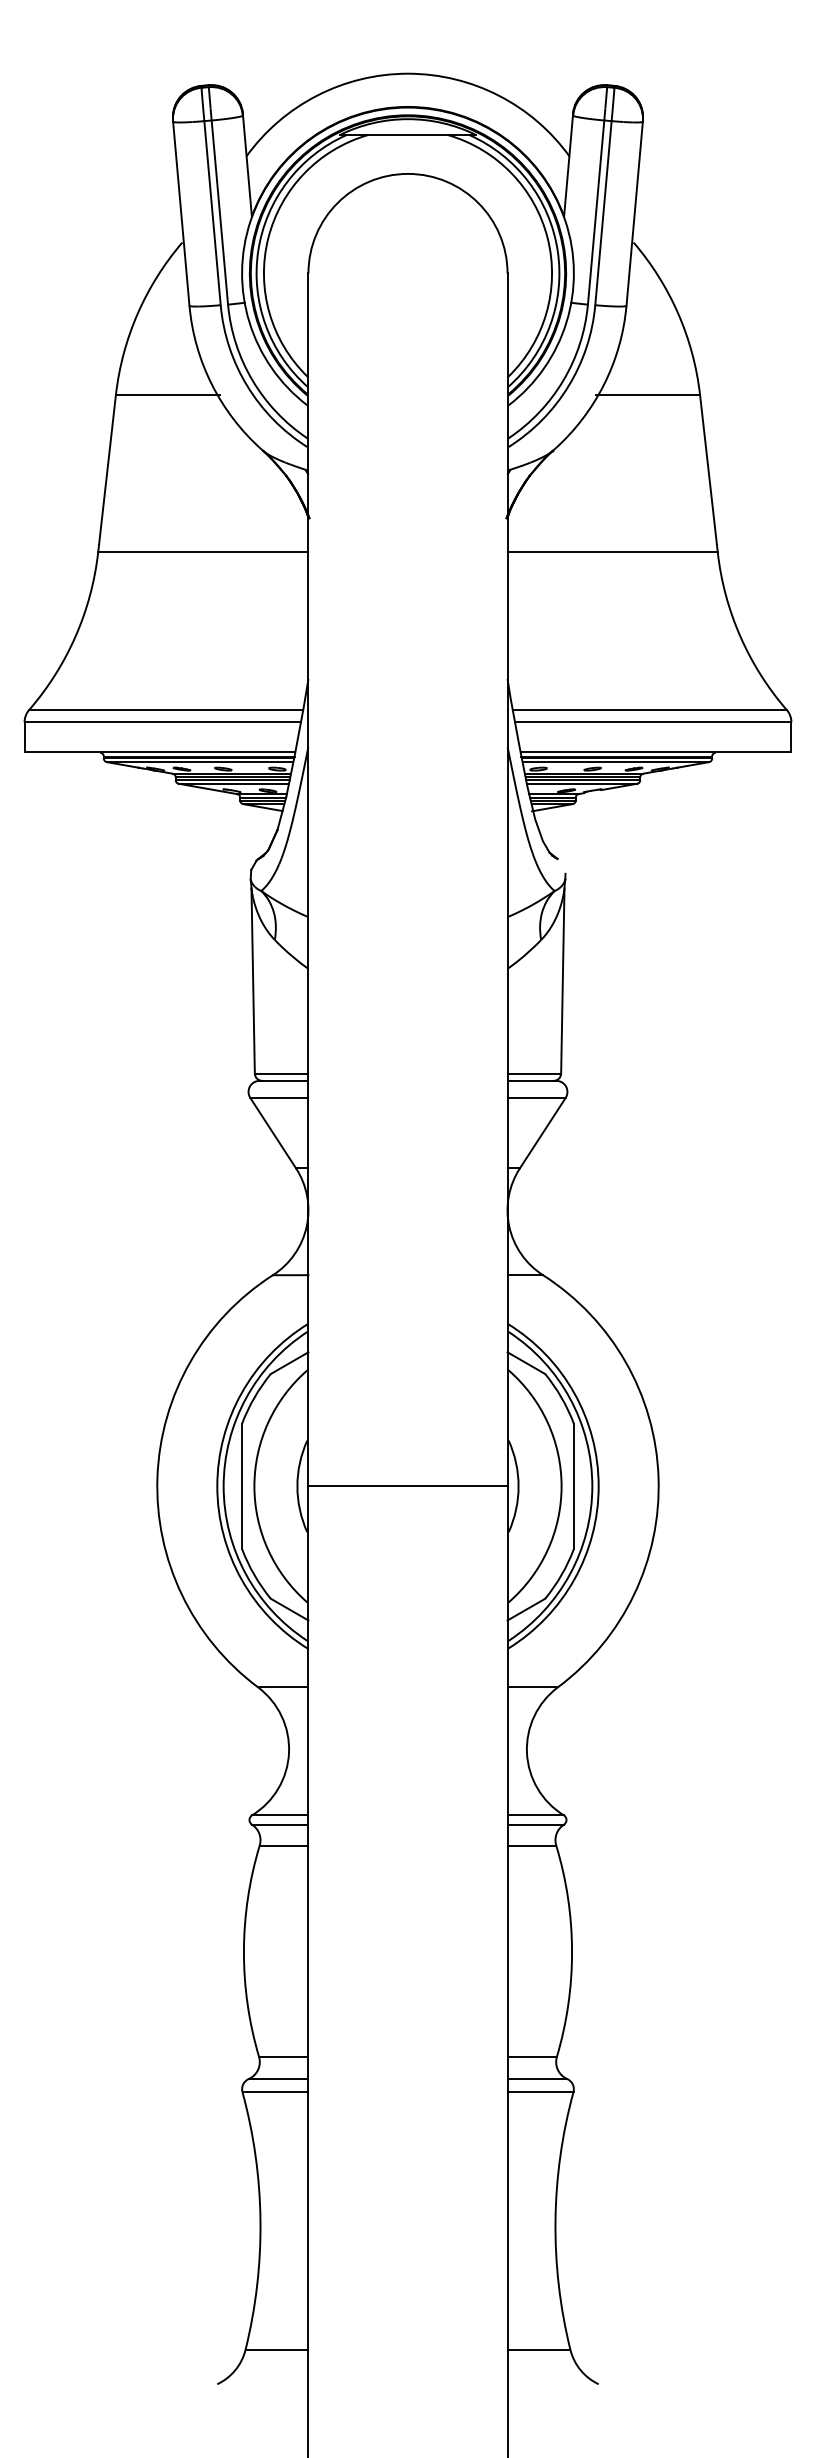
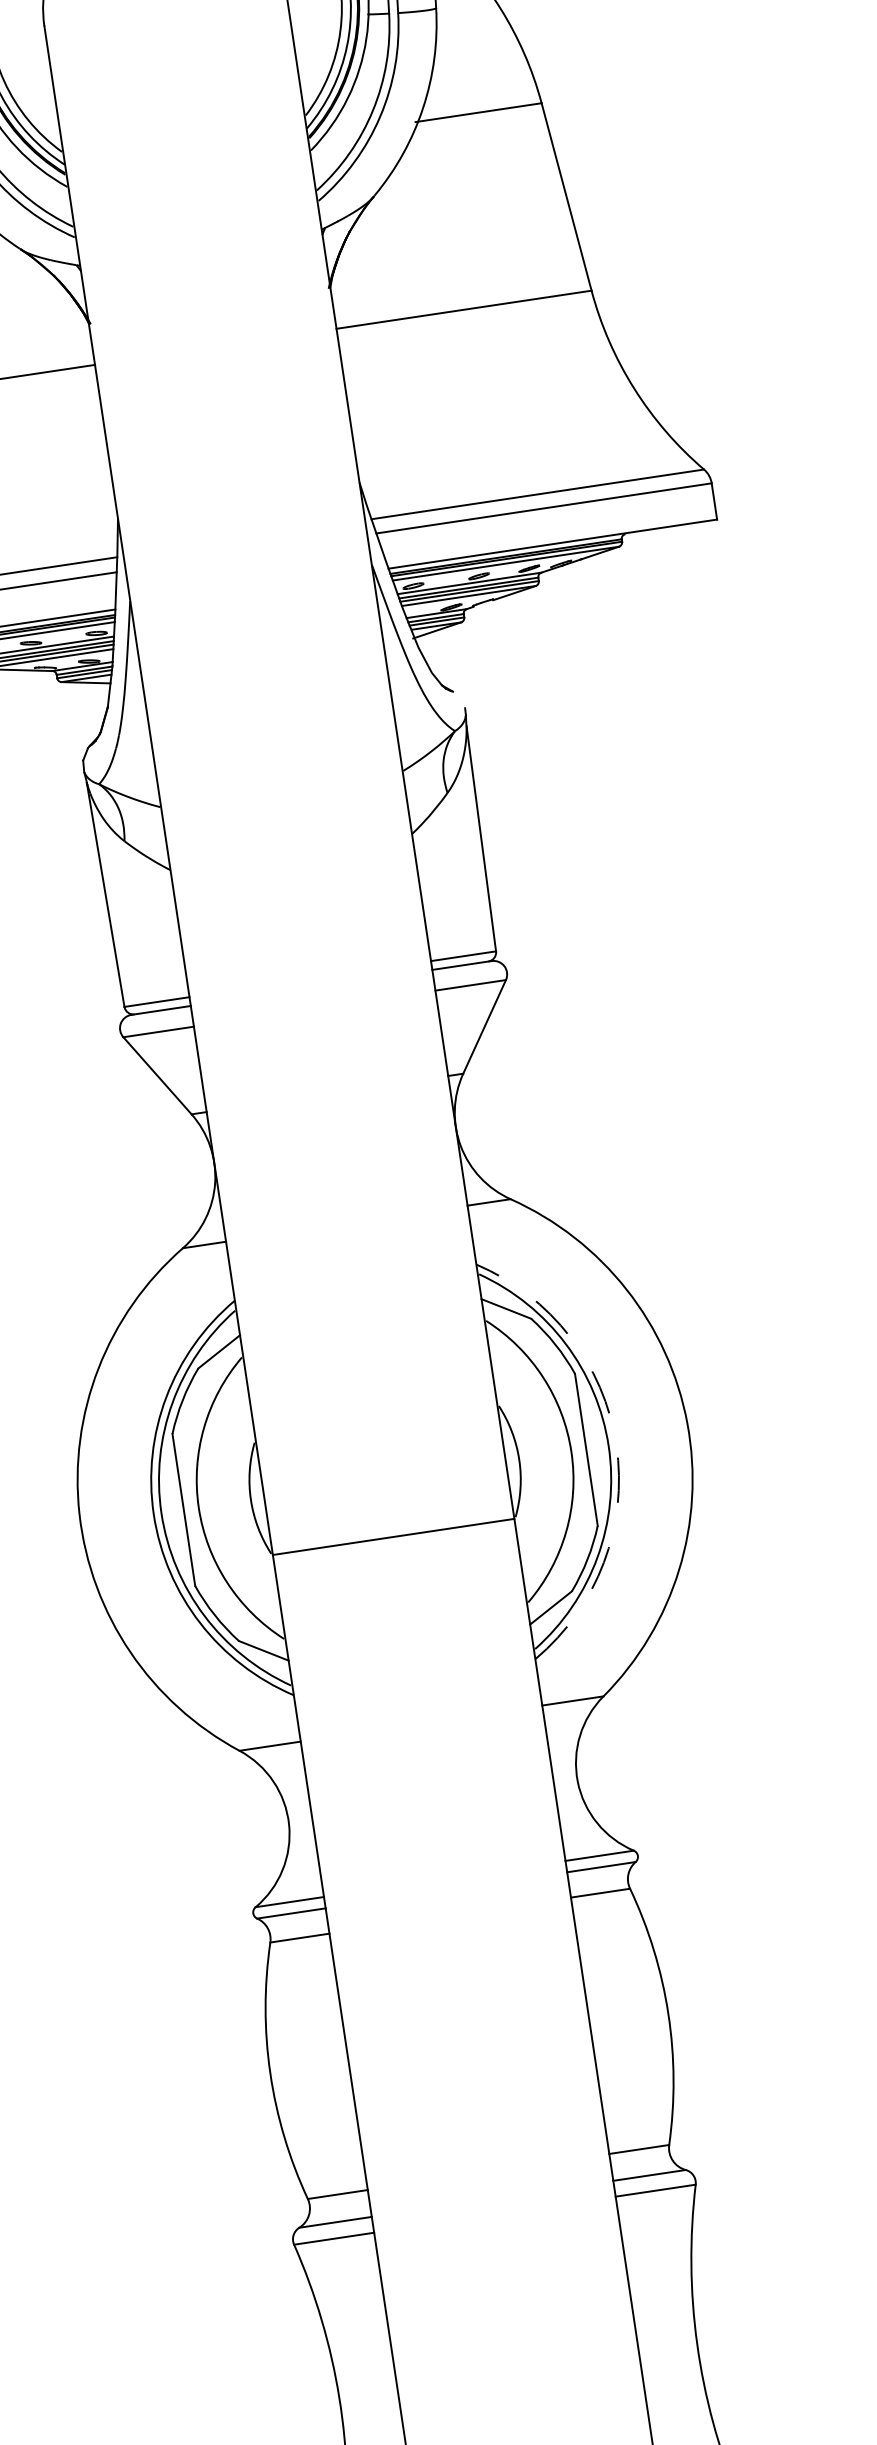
line: (407, 1486) -> (393, 1537), moved
arc: (598, 1486) -> (616, 1445), solid -> dashed

